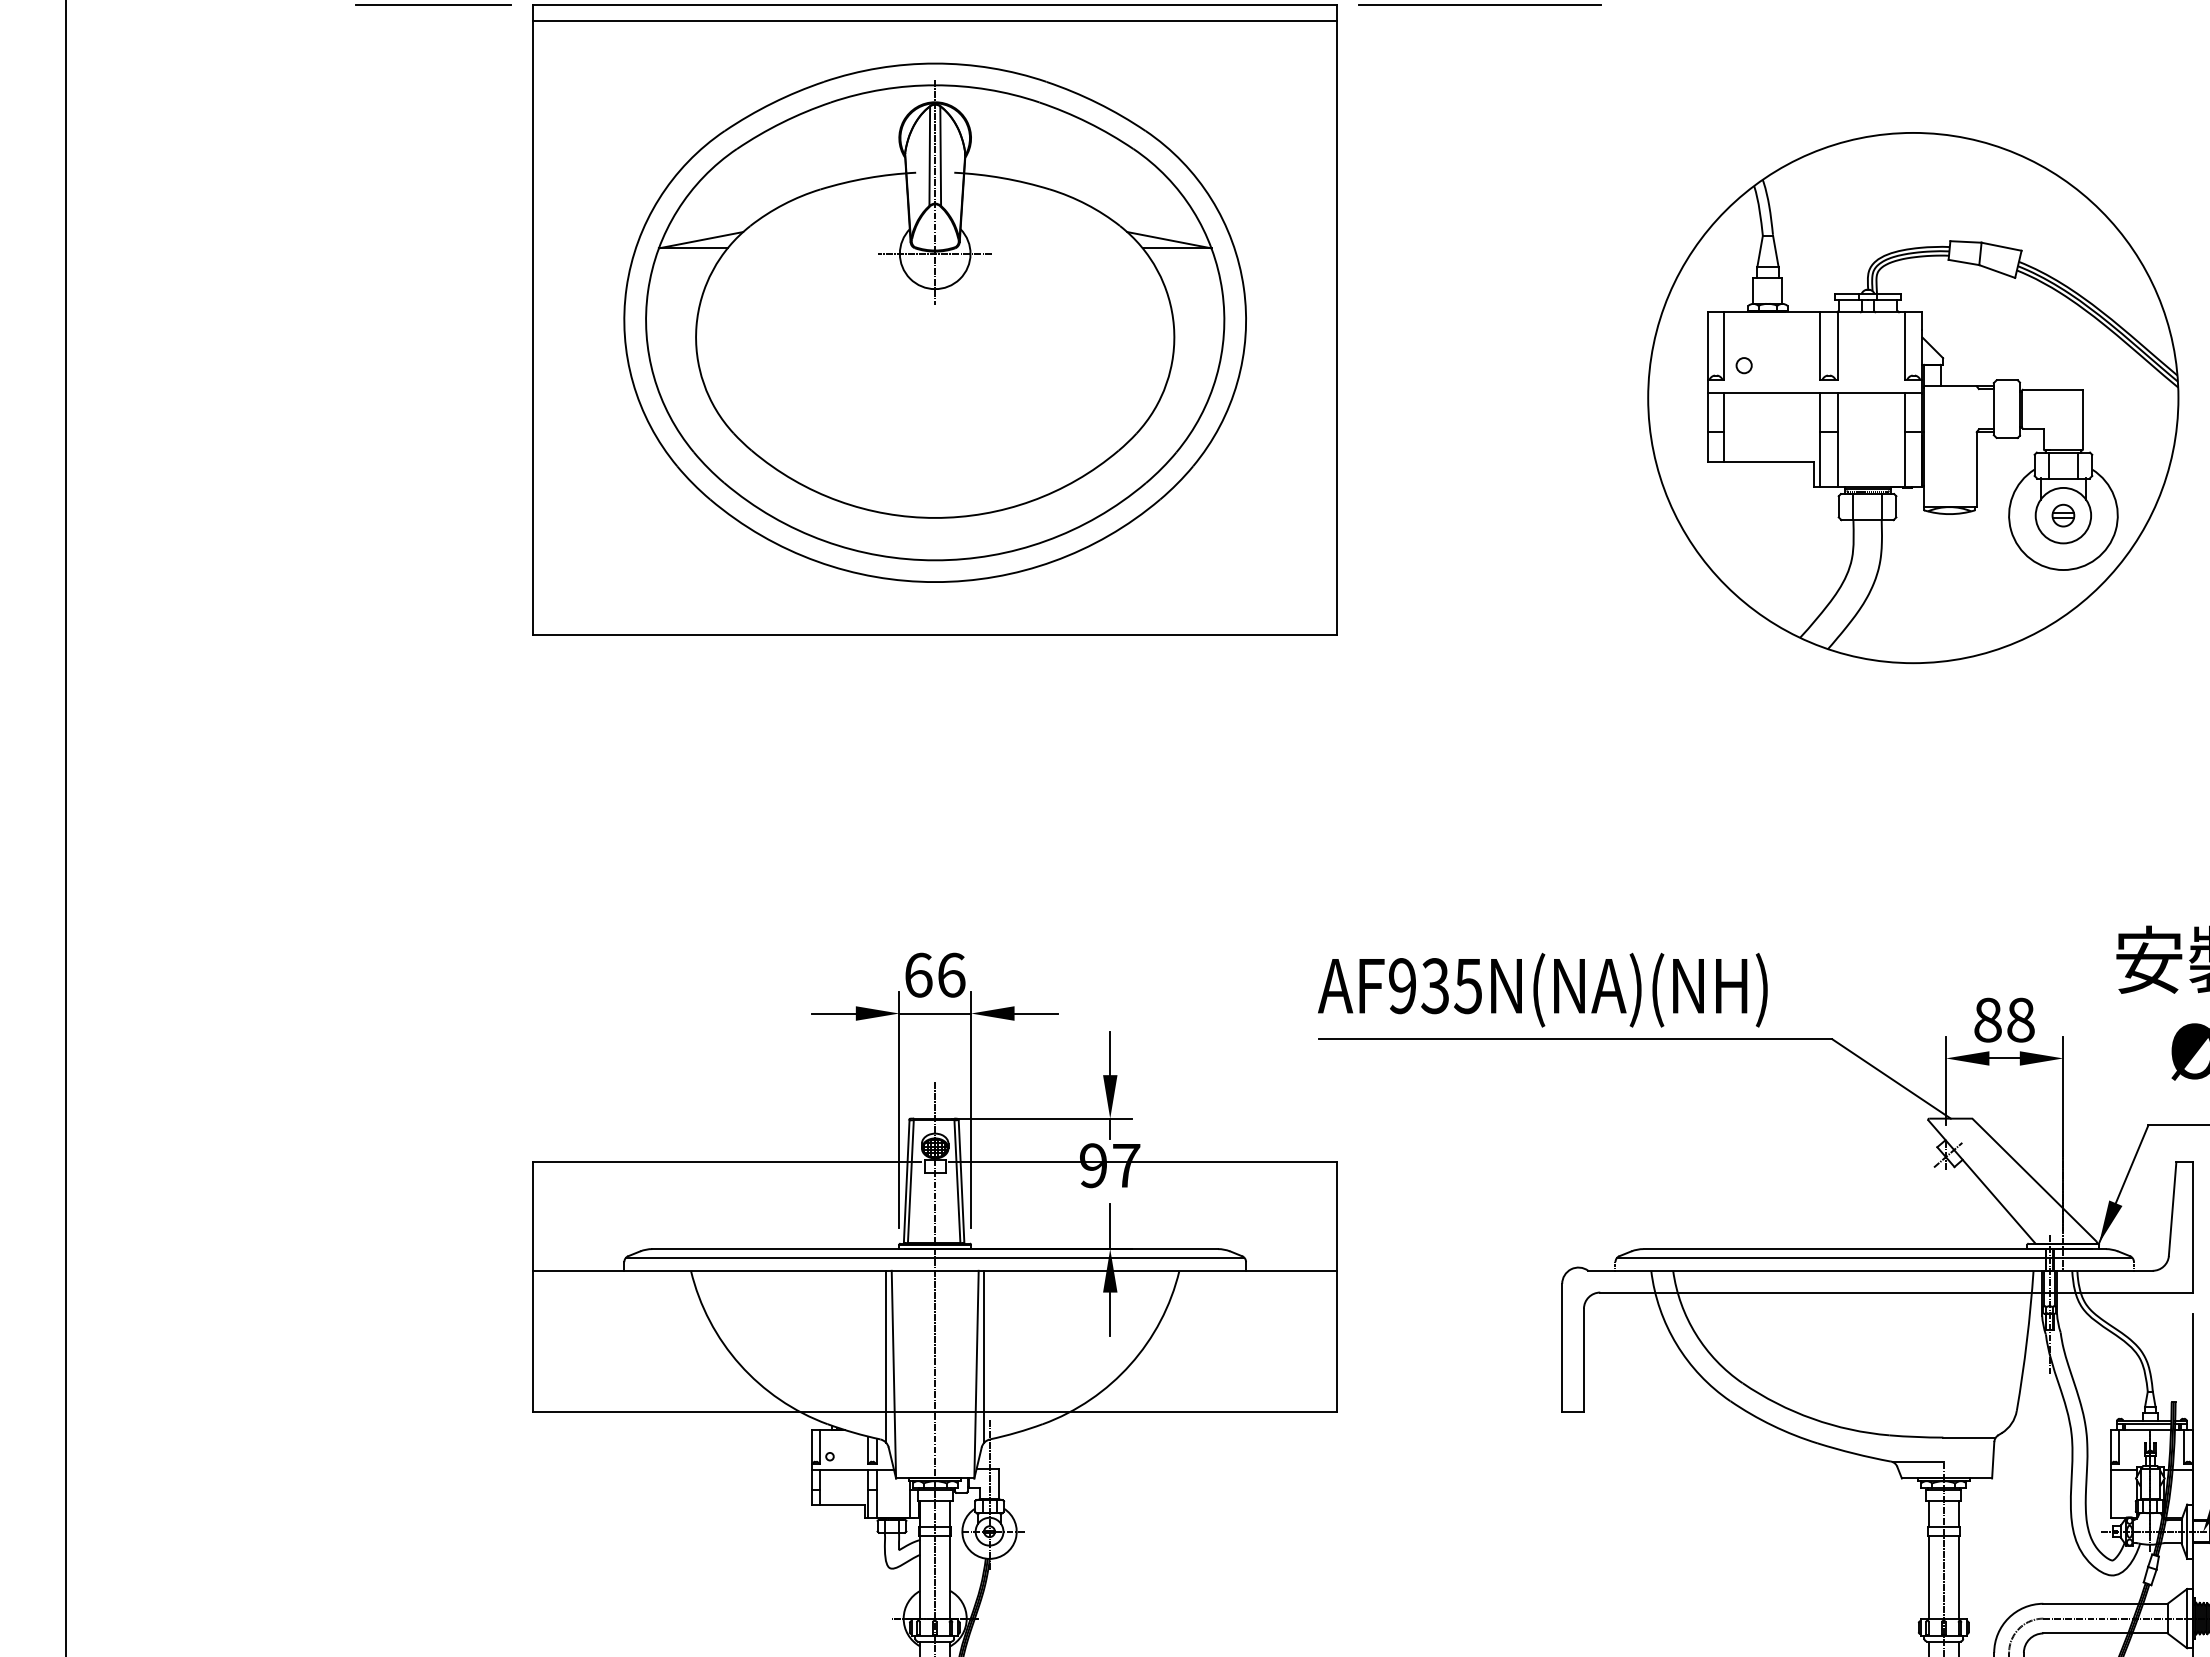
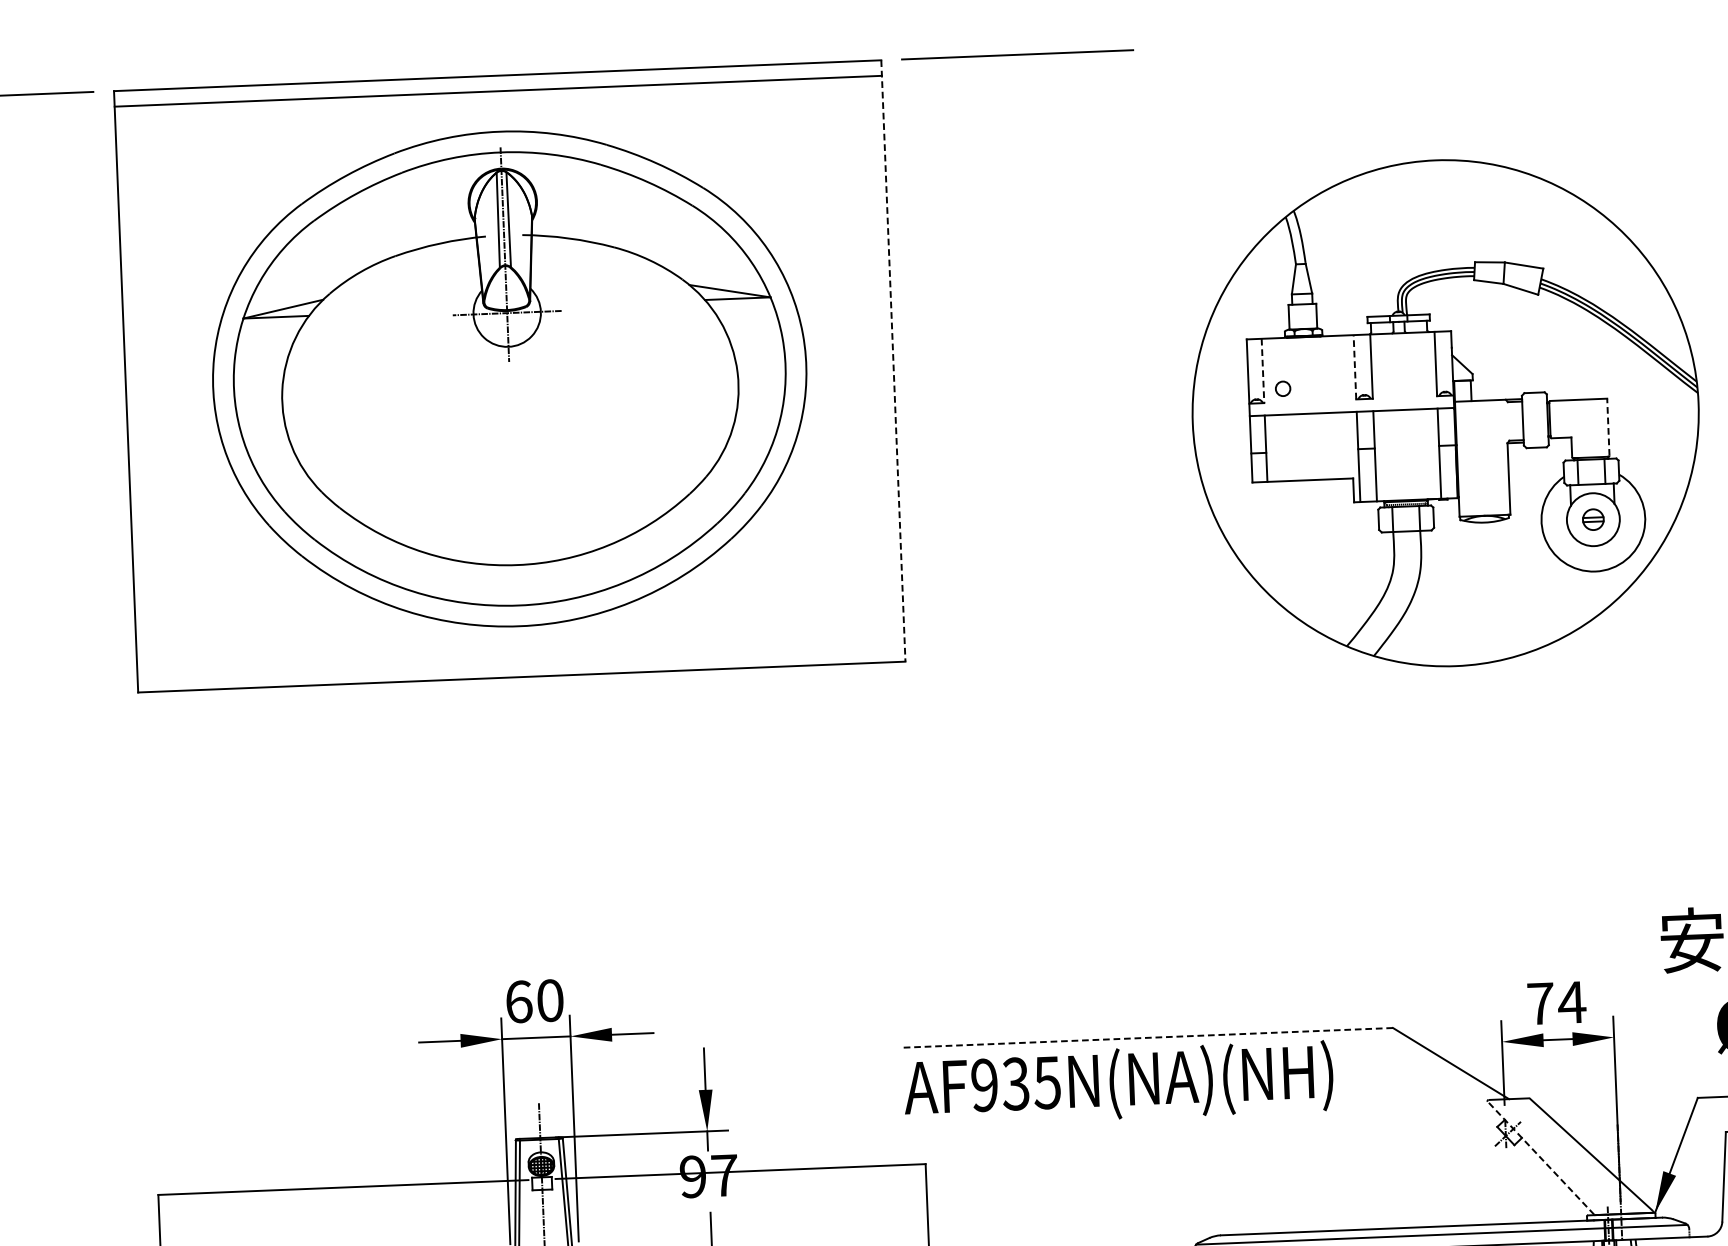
line: (1337, 320) -> (893, 361), solid -> dashed
line: (1723, 346) -> (1262, 371), solid -> dashed
line: (1820, 346) -> (1355, 367), solid -> dashed
line: (2083, 419) -> (1608, 427), solid -> dashed
text: (951, 974) -> (550, 999), 66 -> 60
text: (1542, 989) -> (1118, 1083), moved
text: (2004, 1019) -> (1556, 1002), 88 -> 74
line: (1575, 1039) -> (1148, 1038), solid -> dashed
line: (1981, 1181) -> (1540, 1157), solid -> dashed

